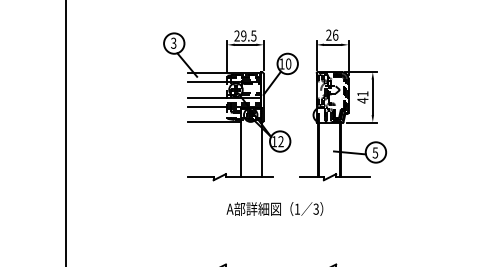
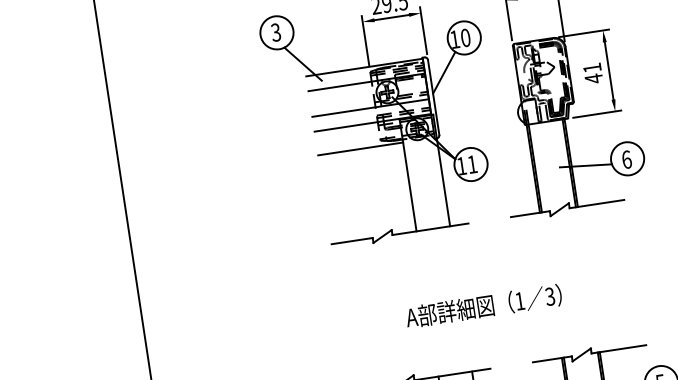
text: (280, 141) -> (471, 164), 12 -> 11
text: (375, 152) -> (626, 158), 5 -> 6
text: (274, 208) -> (483, 305), moved

